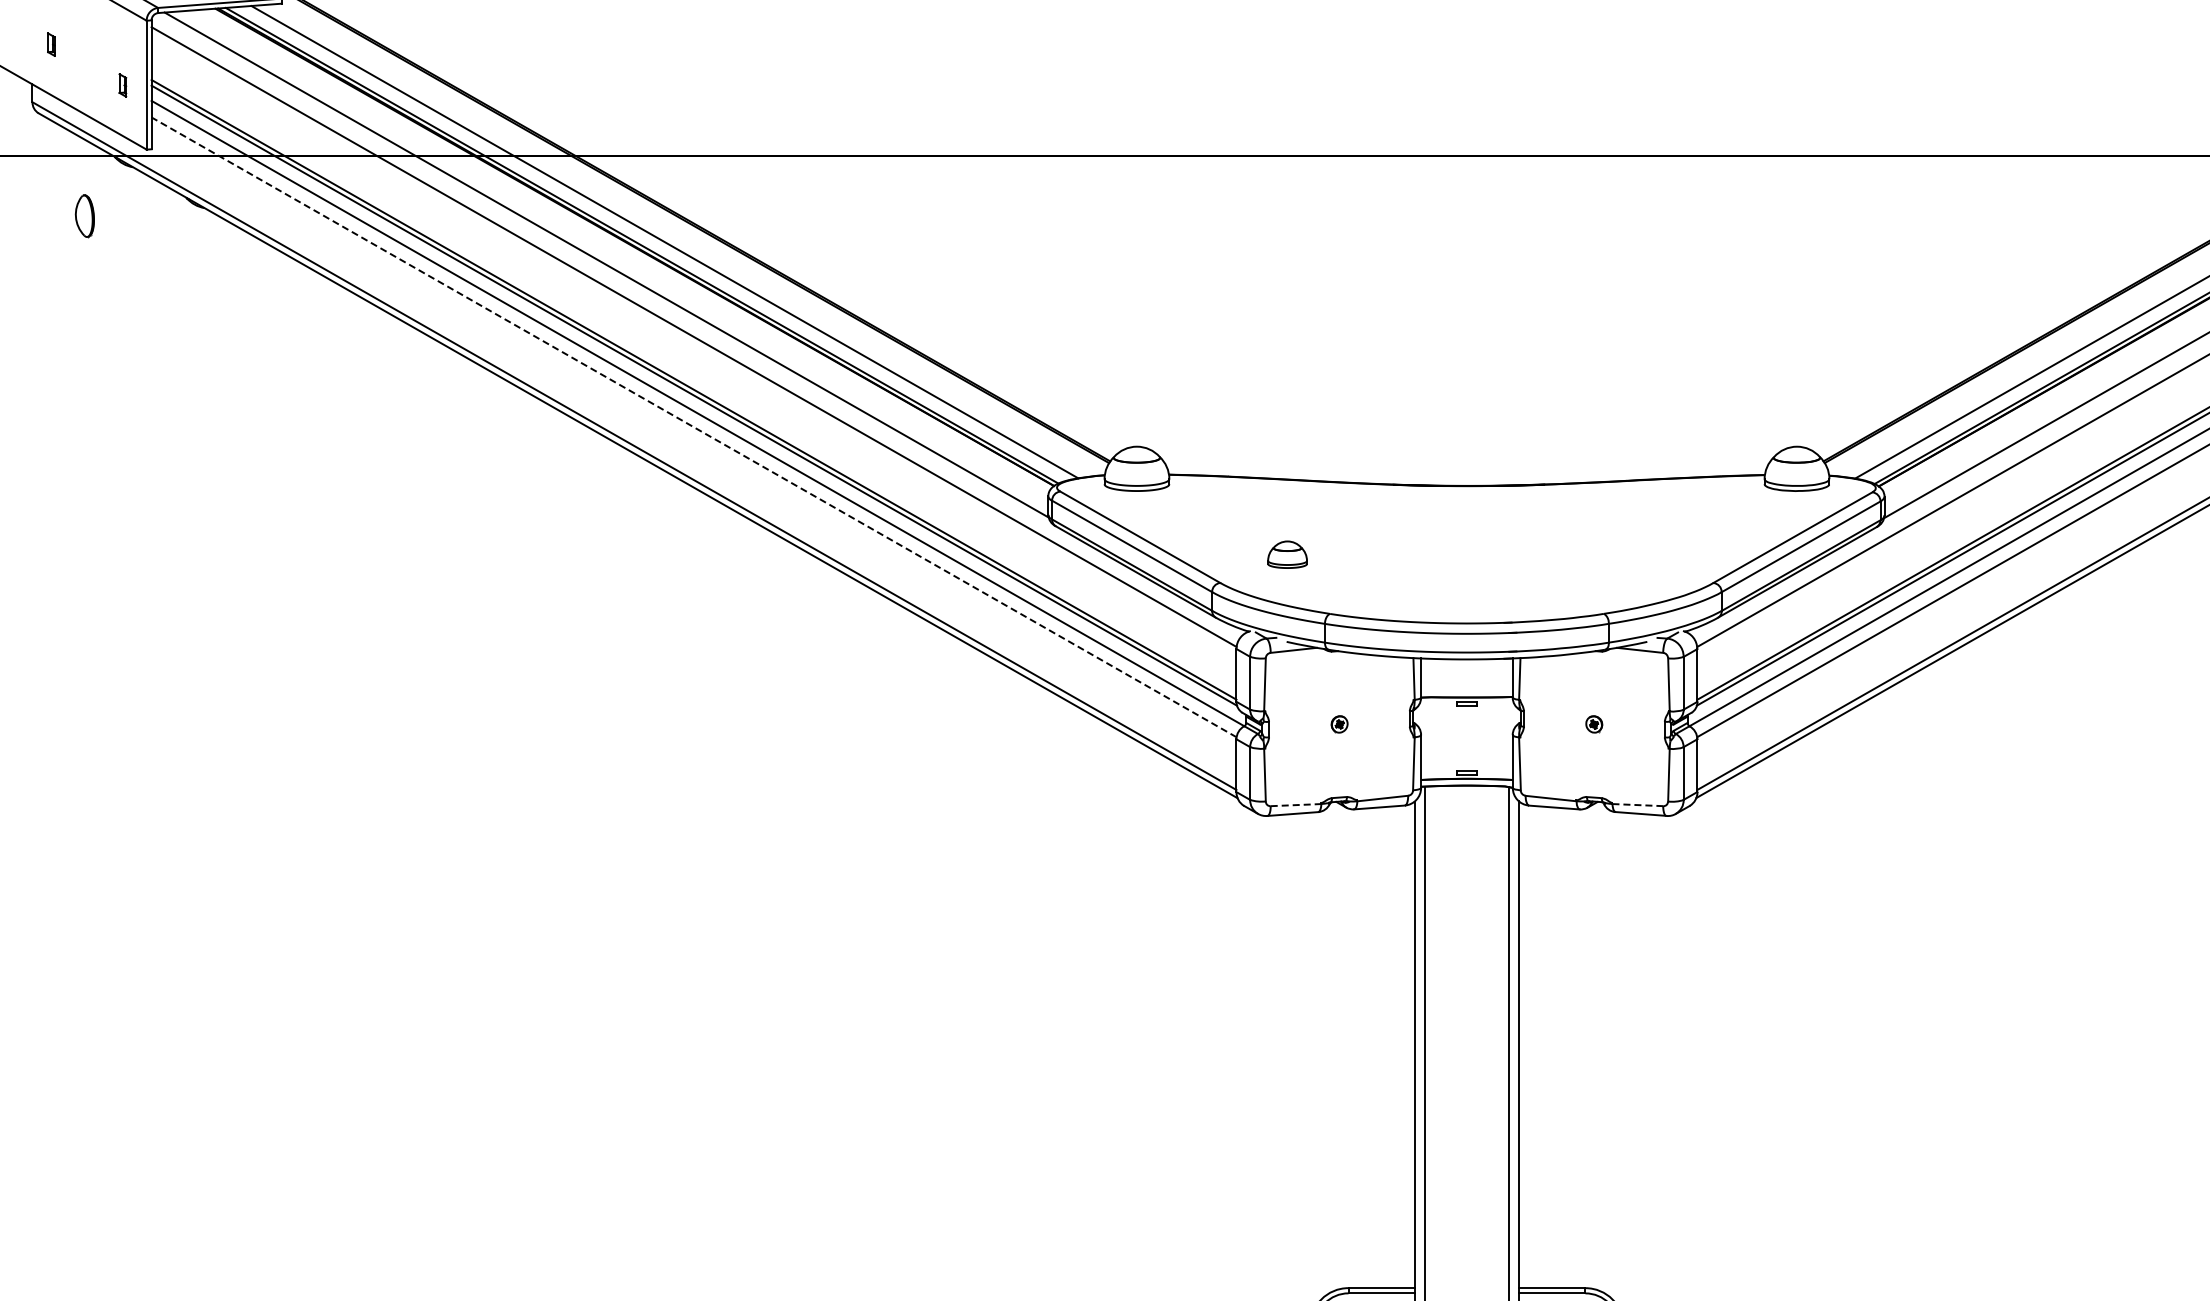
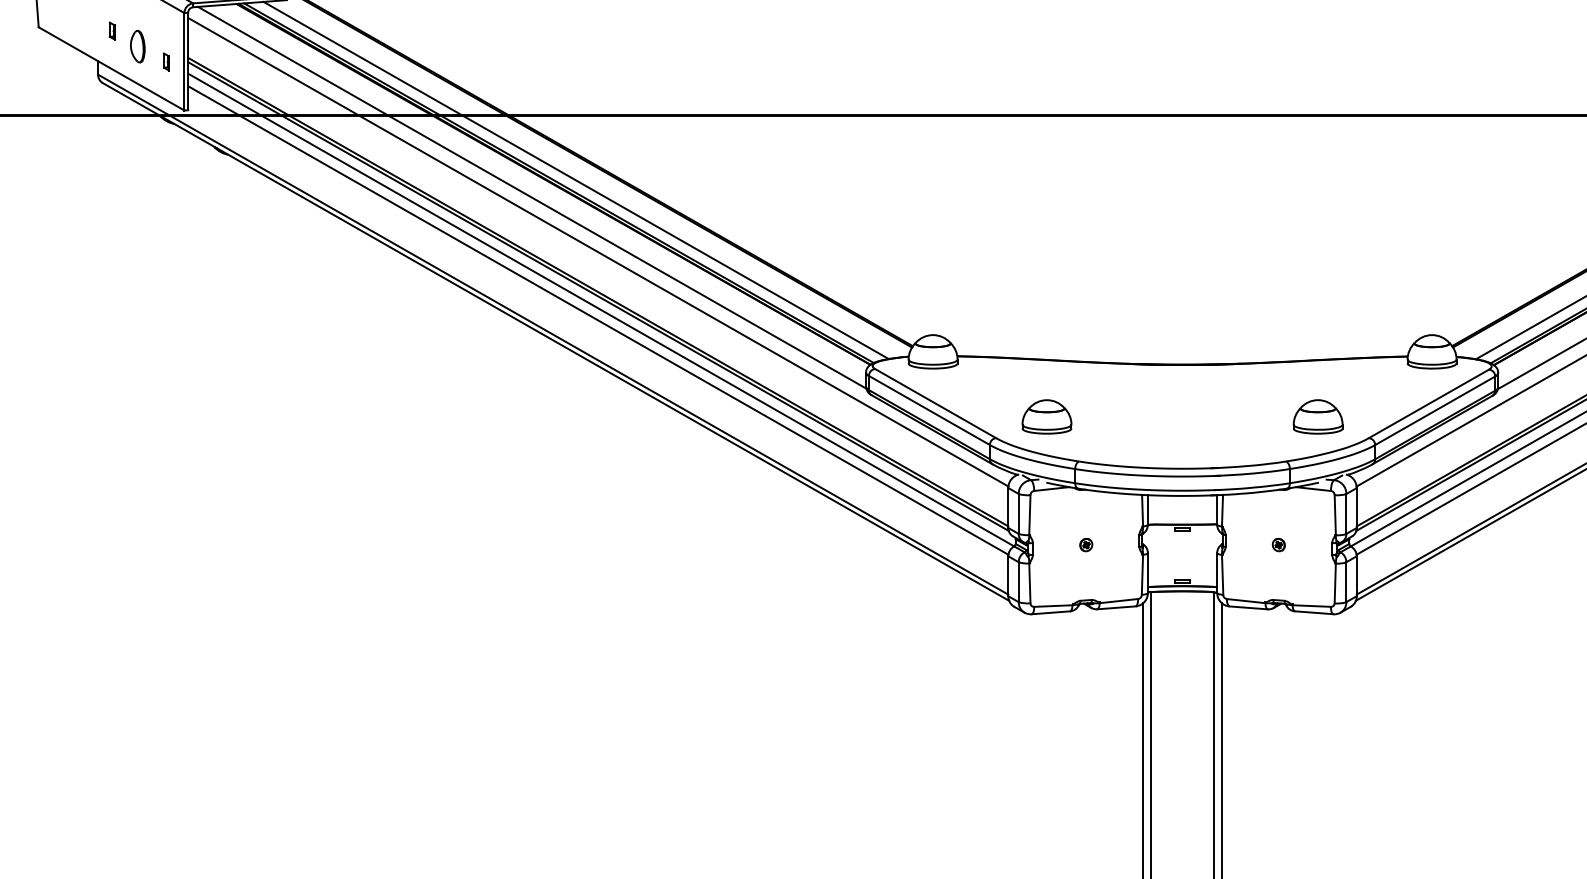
part: (84, 216) -> (137, 46), moved
line: (694, 427) -> (598, 320), dashed -> solid
part: (1287, 554) -> (1046, 416), size x1.67
part: (1646, 554) -> (1318, 416), added
line: (1296, 805) -> (1053, 606), dashed -> solid
line: (1638, 805) -> (1312, 606), dashed -> solid

